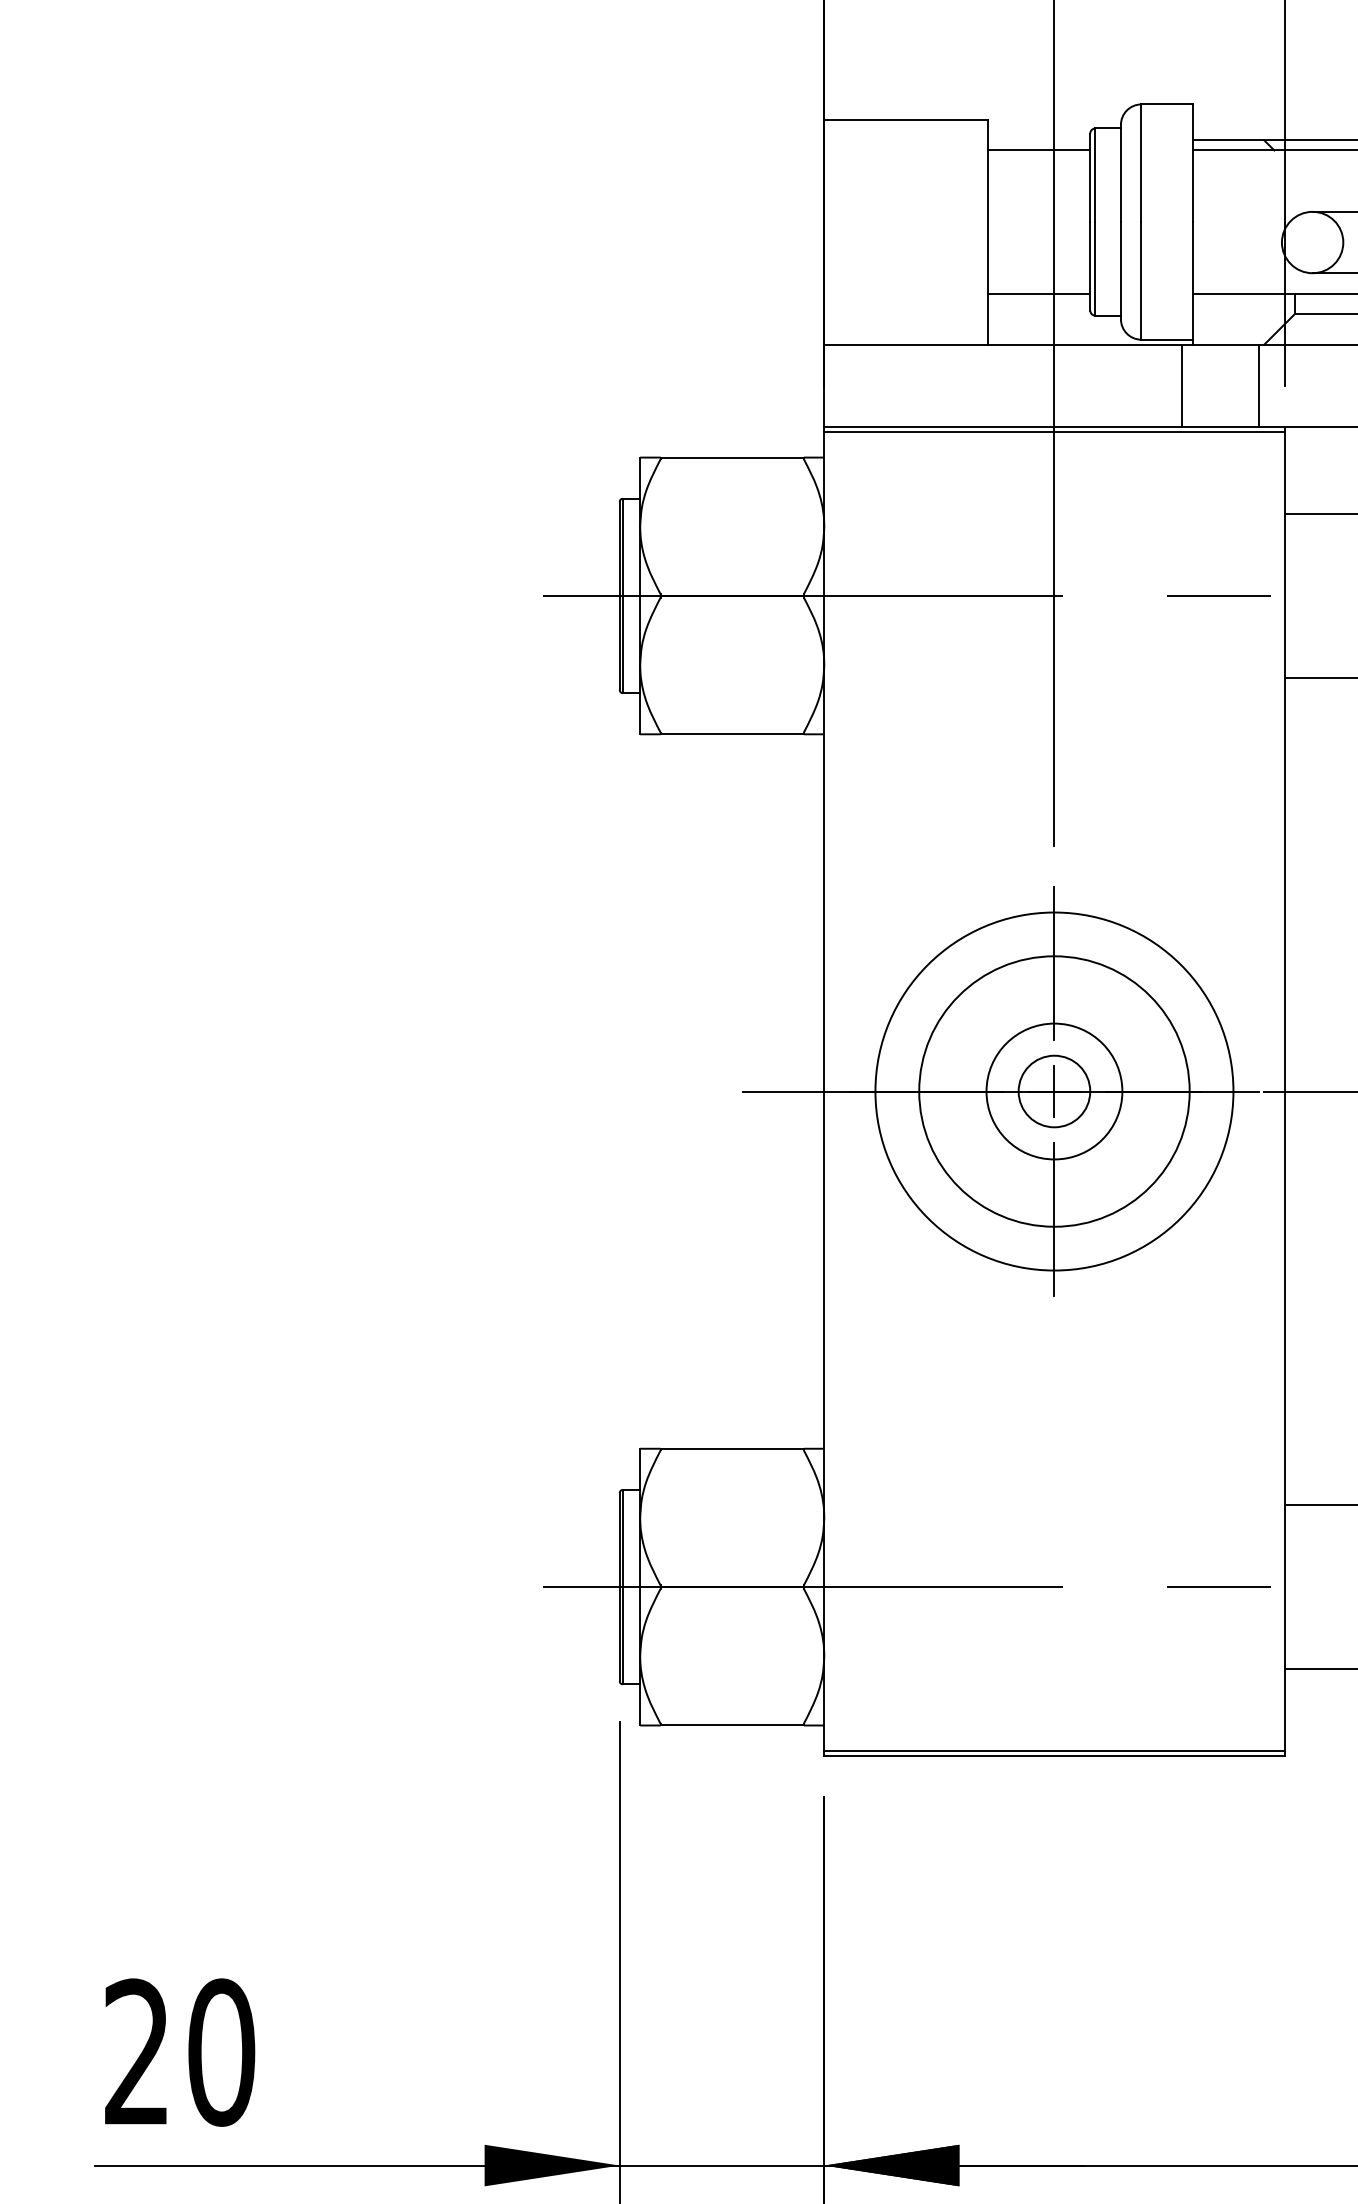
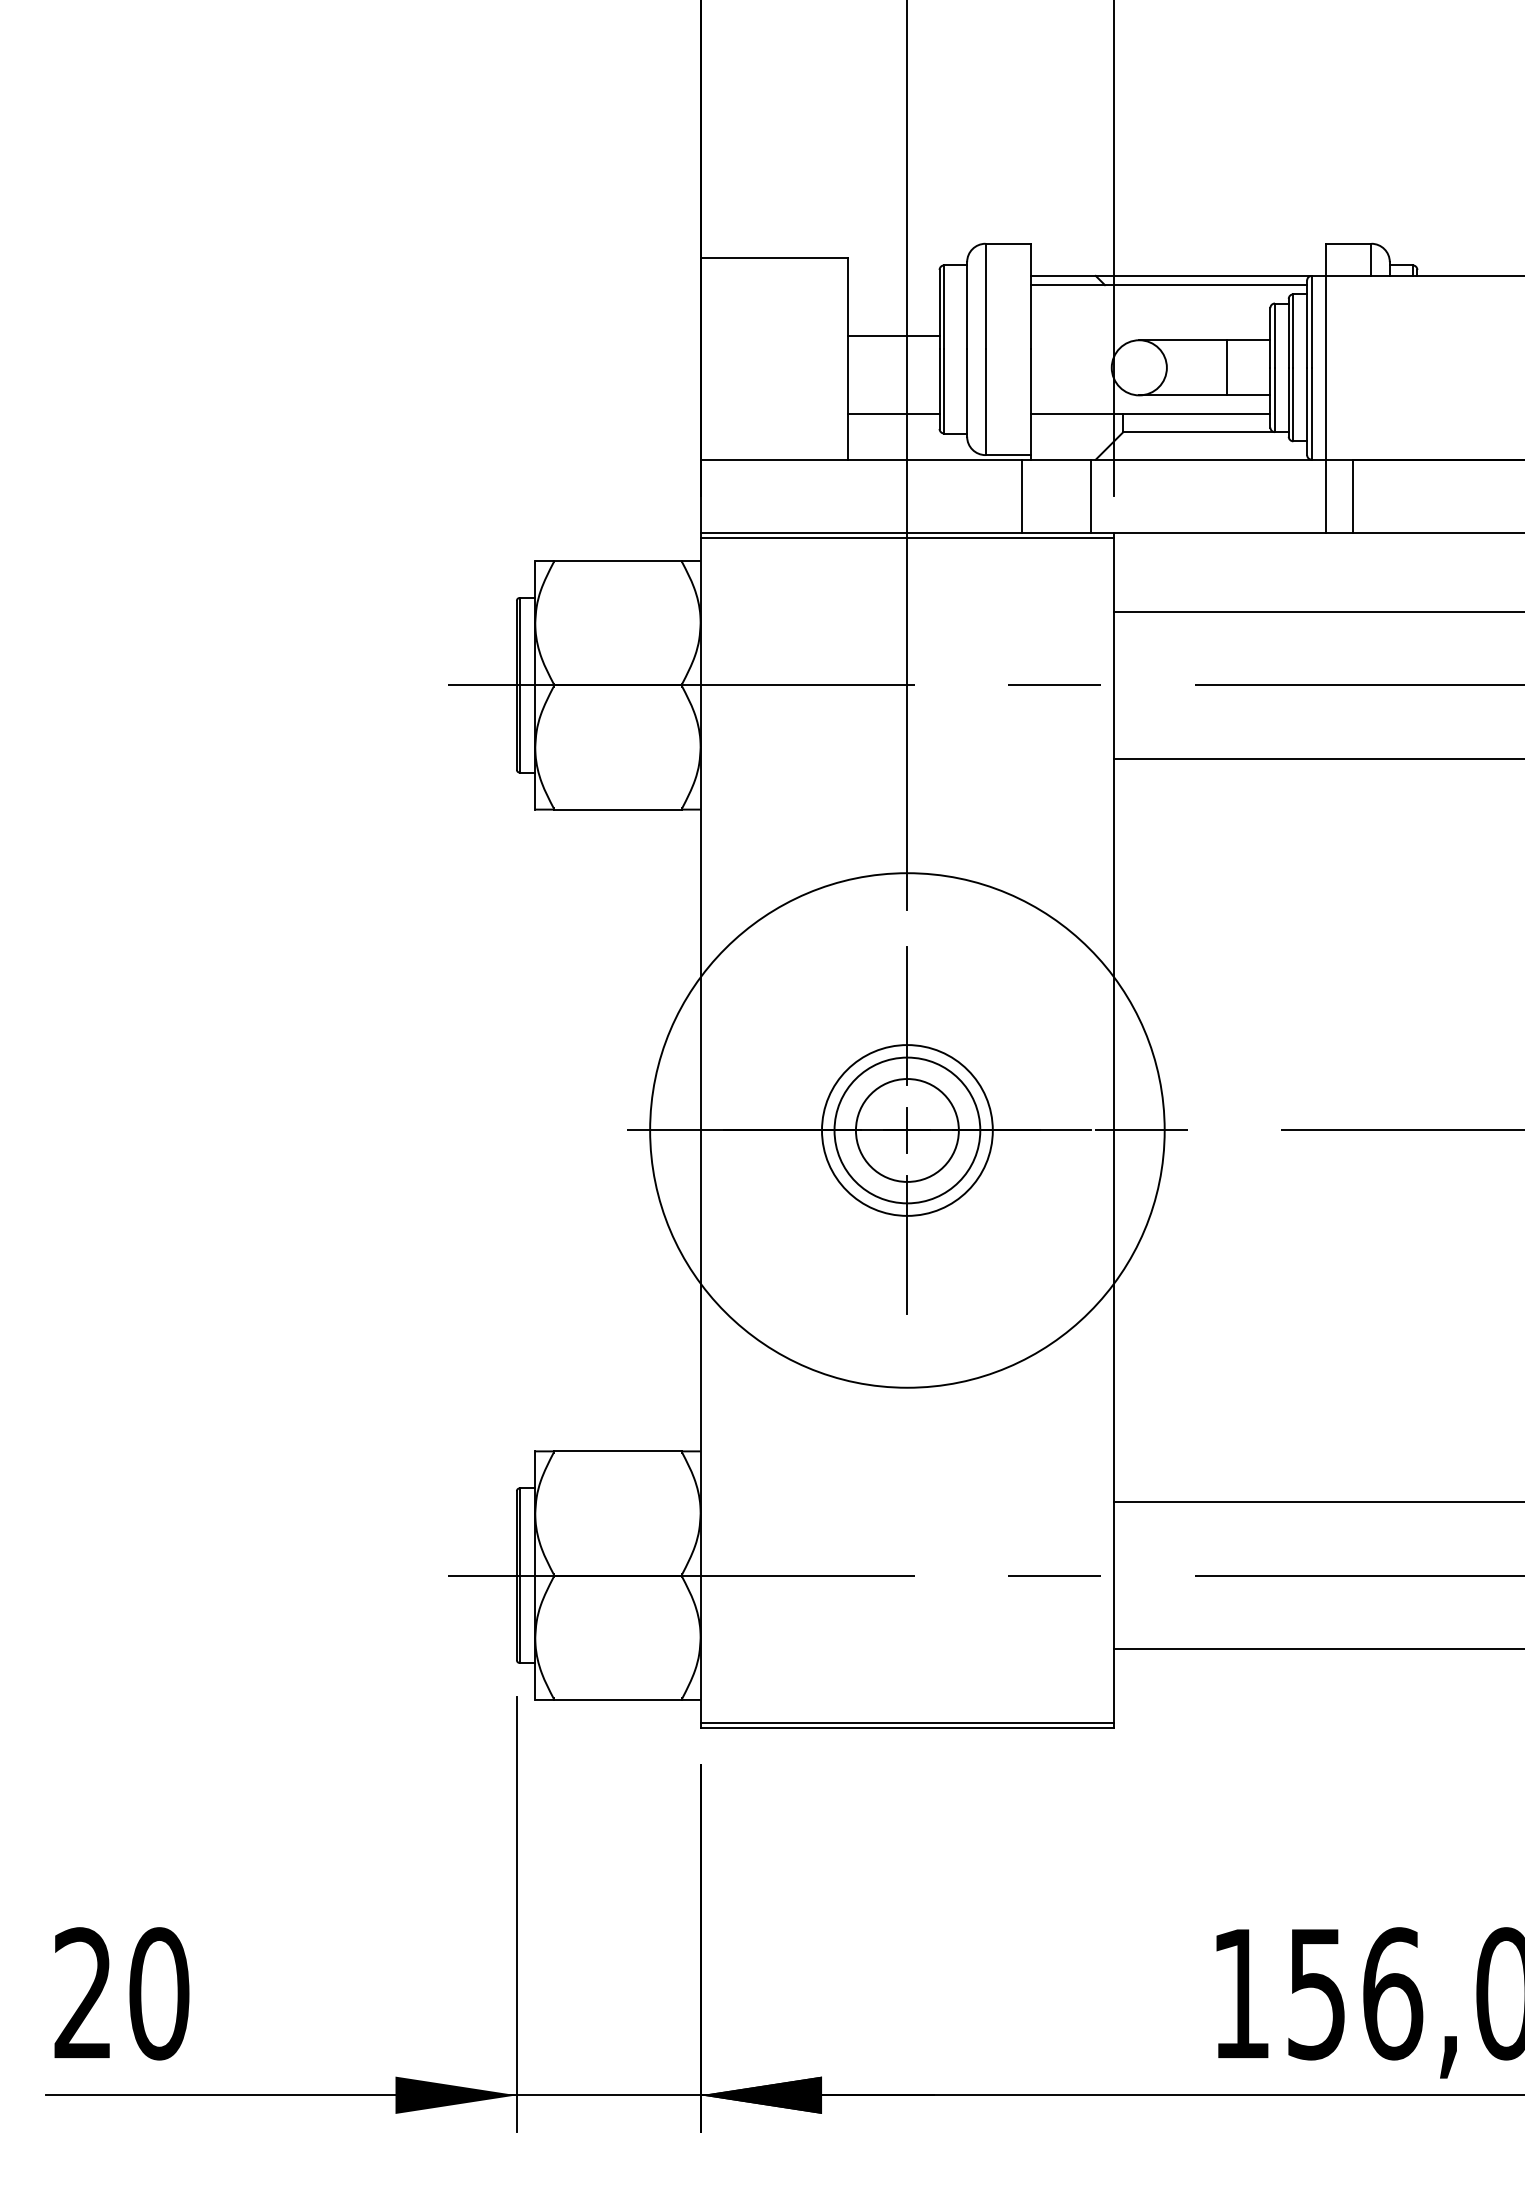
line: (1038, 150) -> (893, 336), moved
circle: (1053, 1091) -> (906, 1130), size x0.6
circle: (1054, 1091) -> (907, 1130), size x1.4
circle: (1054, 1091) -> (907, 1130), size x1.6
circle: (1054, 1091) -> (907, 1130), size x1.6

